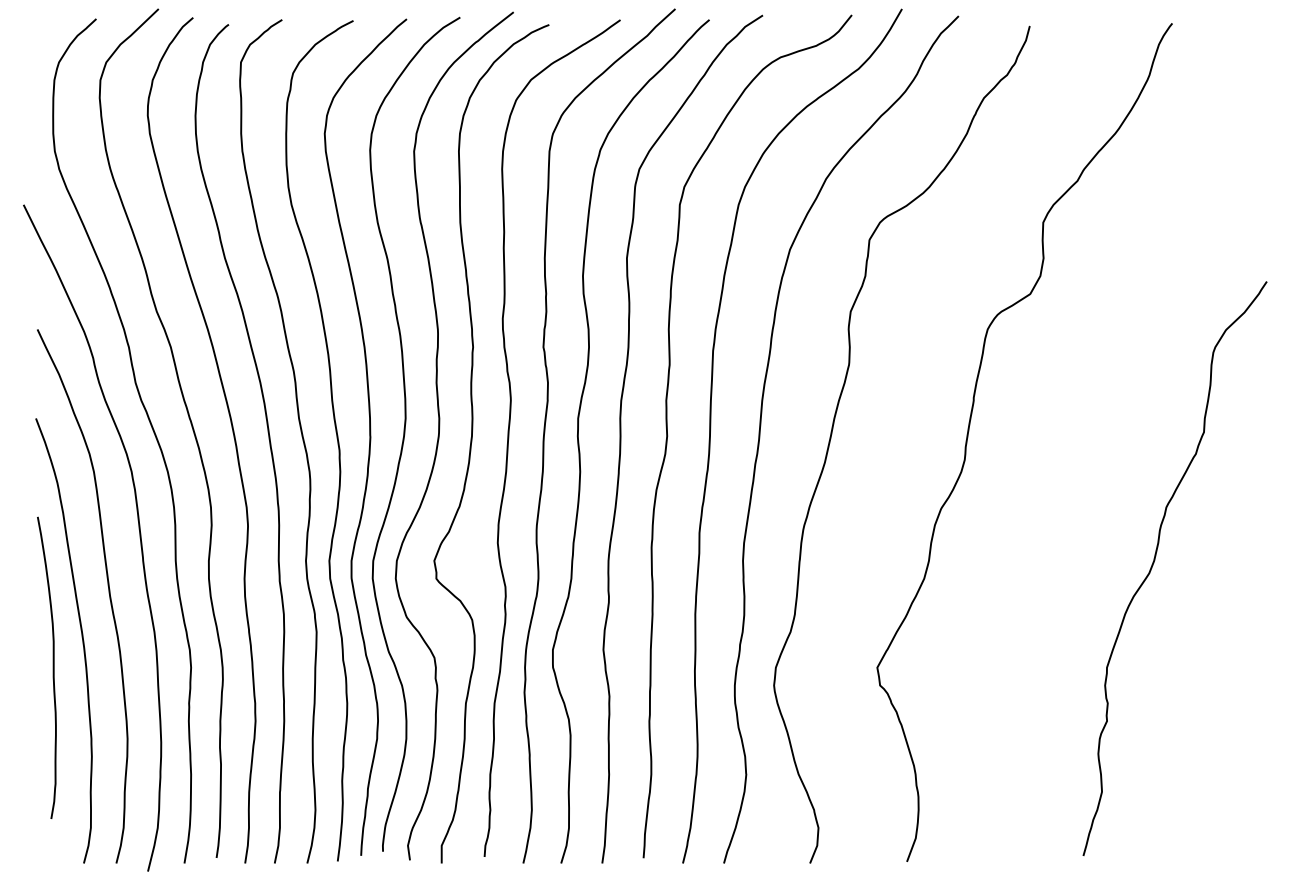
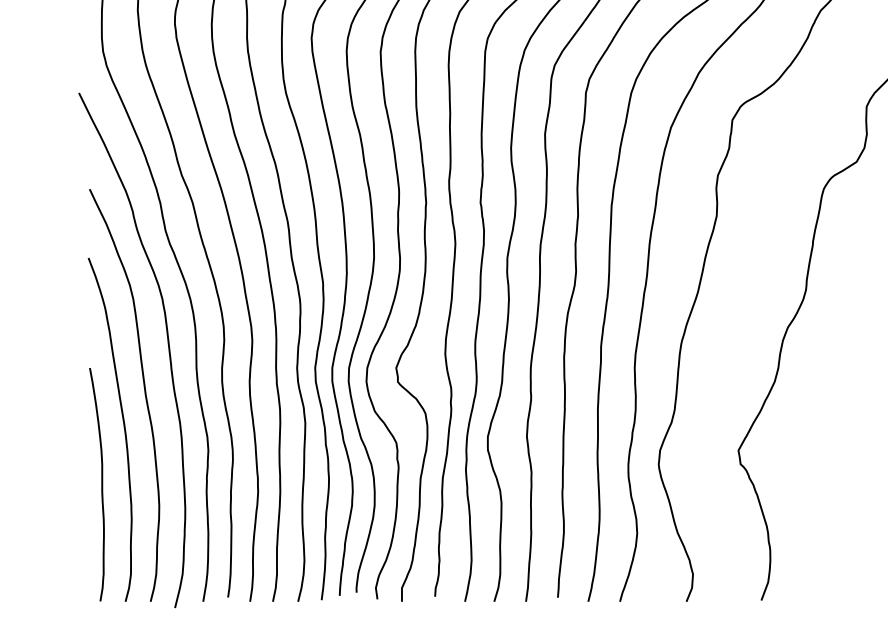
curve: (52, 667) -> (101, 484), moved

